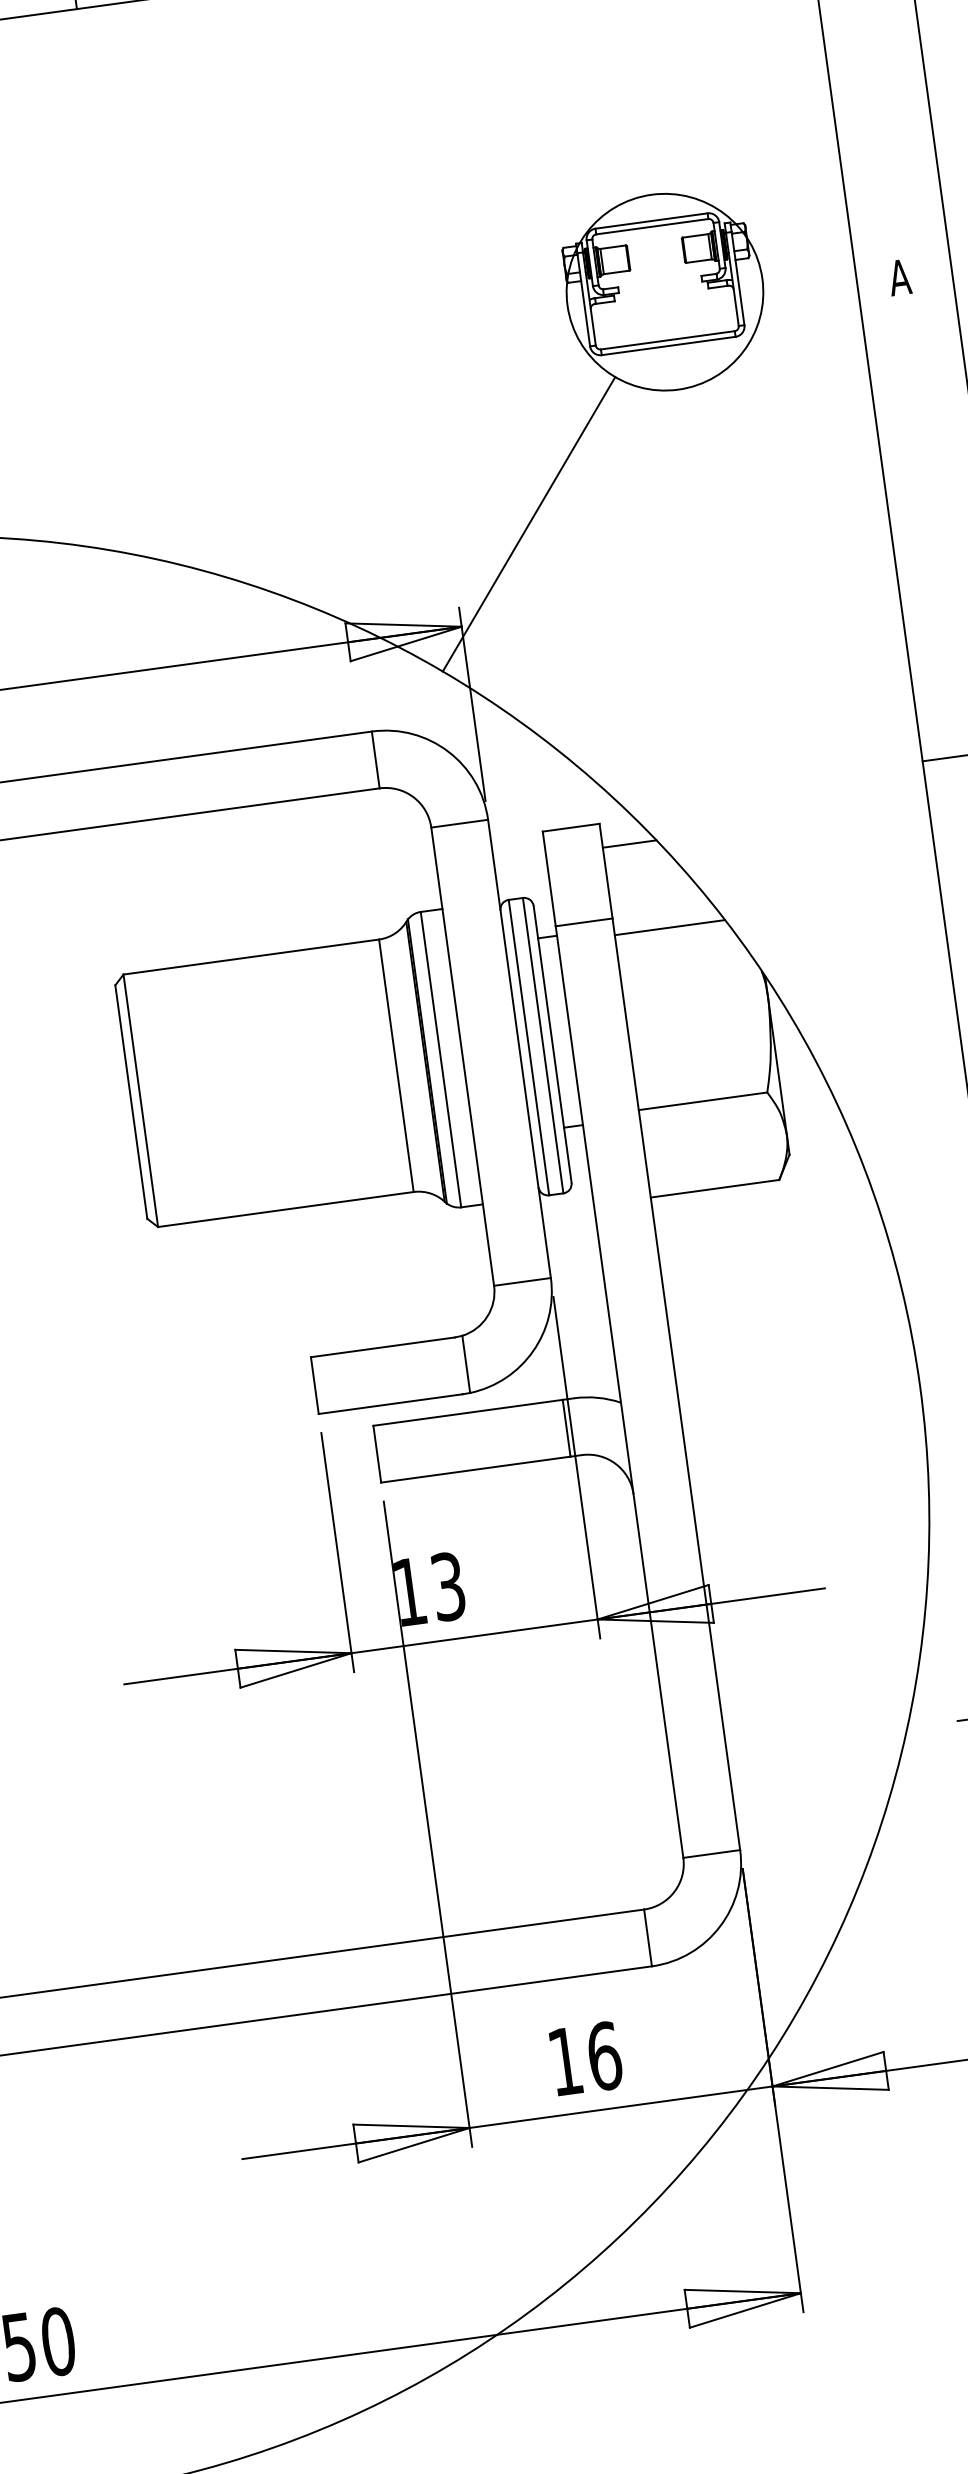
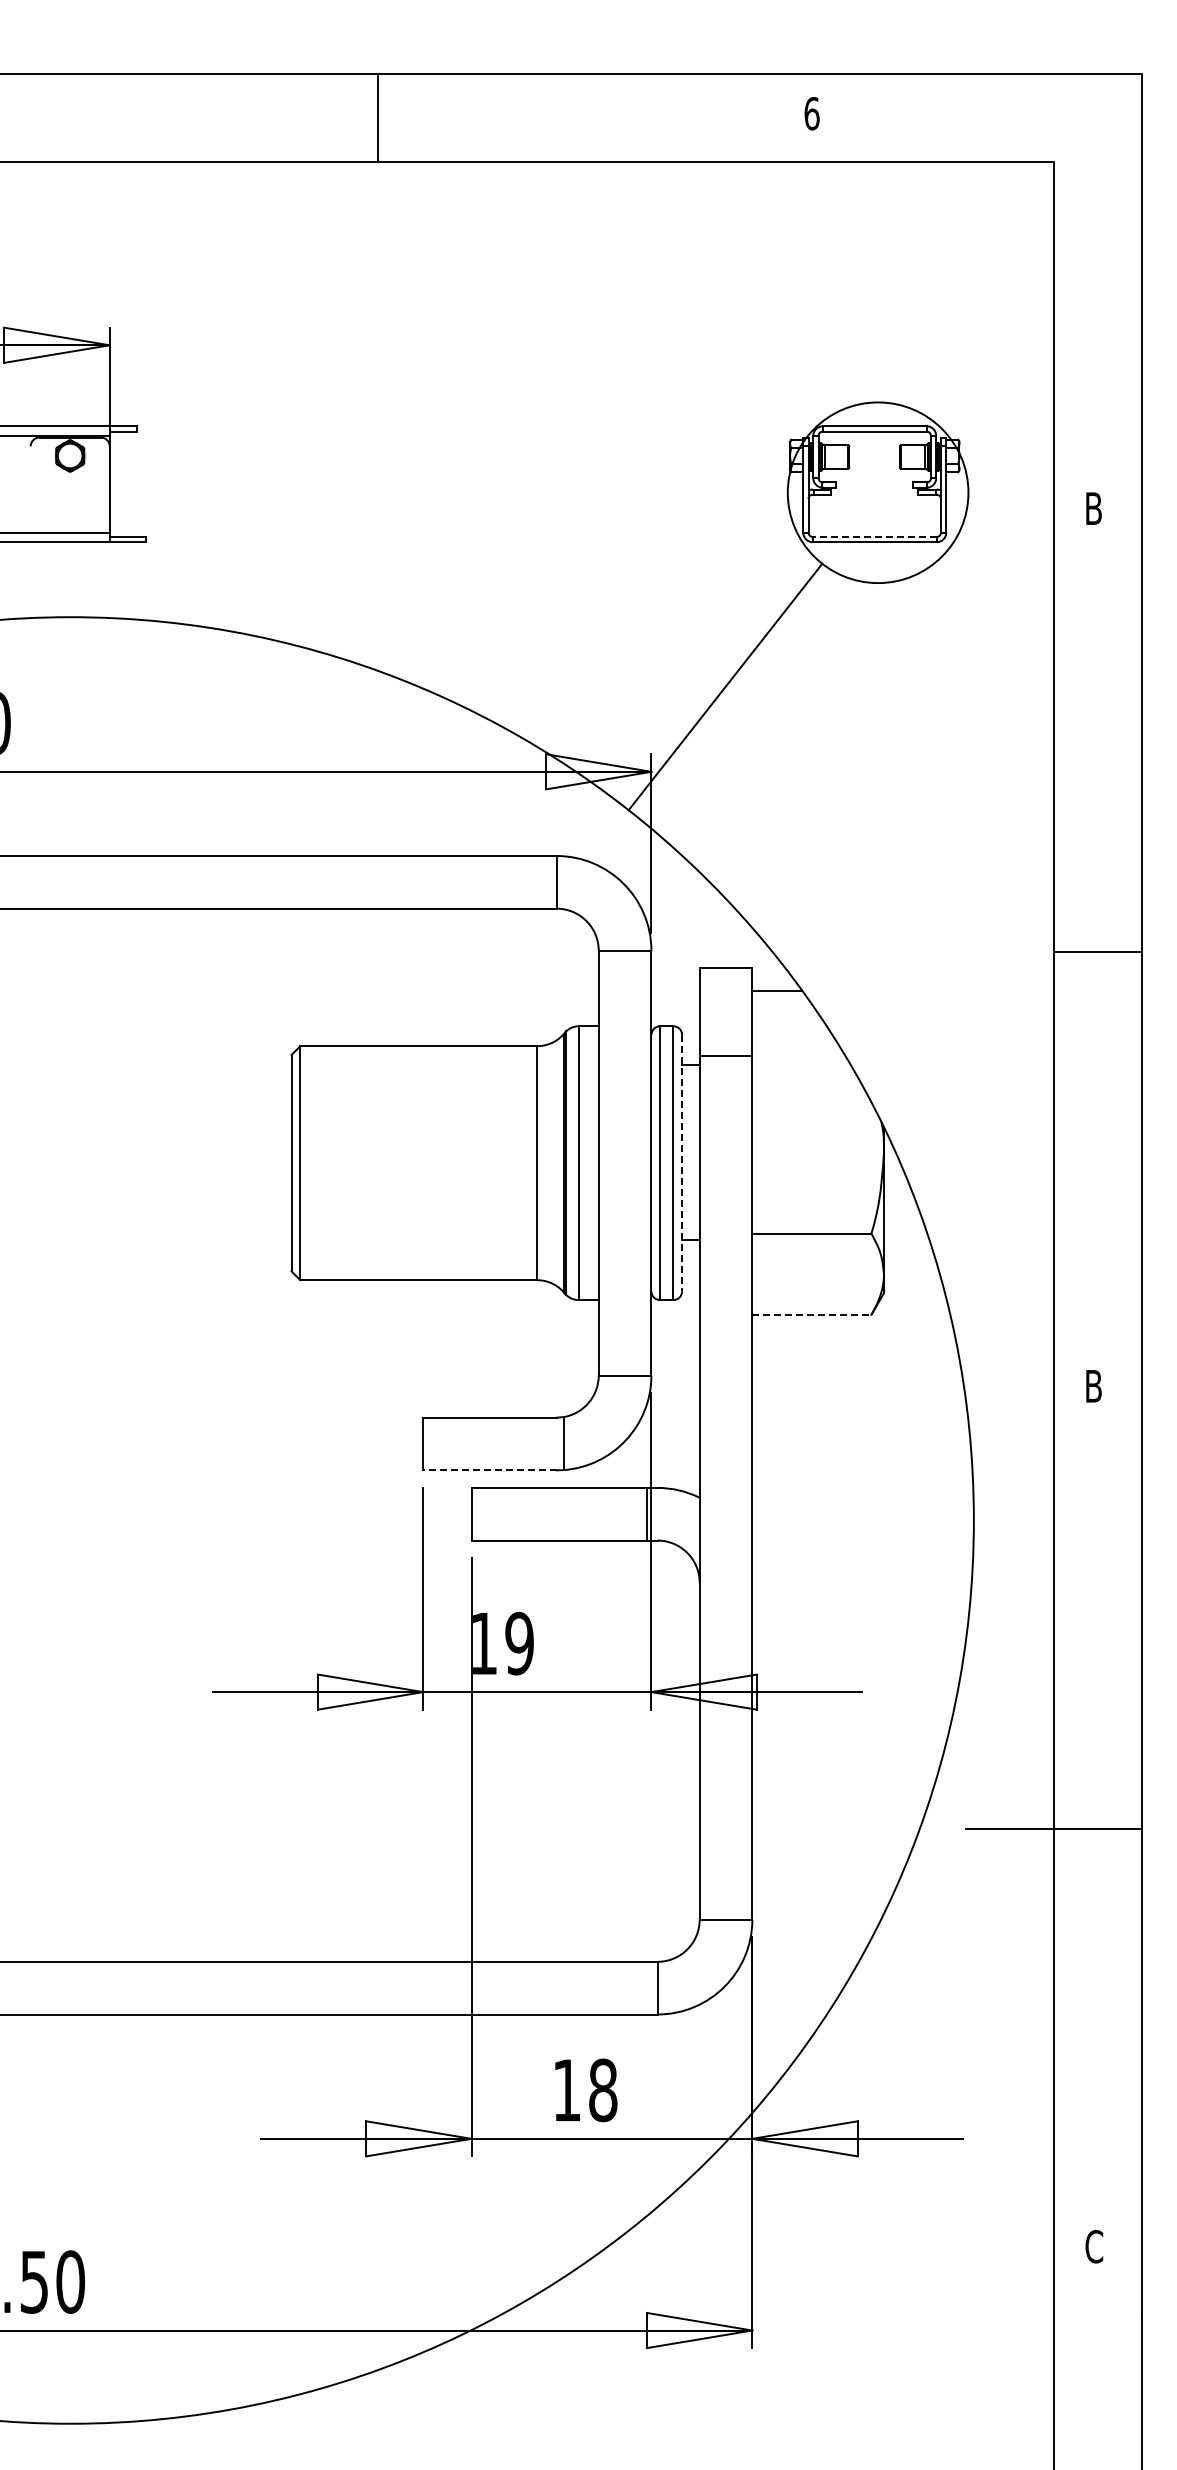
text: (899, 277) -> (1093, 508), A -> B
line: (667, 339) -> (874, 536), solid -> dashed
line: (670, 927) -> (803, 1071), removed
line: (553, 1044) -> (682, 1163), solid -> dashed
line: (714, 1188) -> (811, 1314), solid -> dashed
line: (390, 1404) -> (489, 1470), solid -> dashed
text: (448, 1586) -> (519, 1643), 13 -> 19
text: (604, 2056) -> (603, 2090), 16 -> 18

